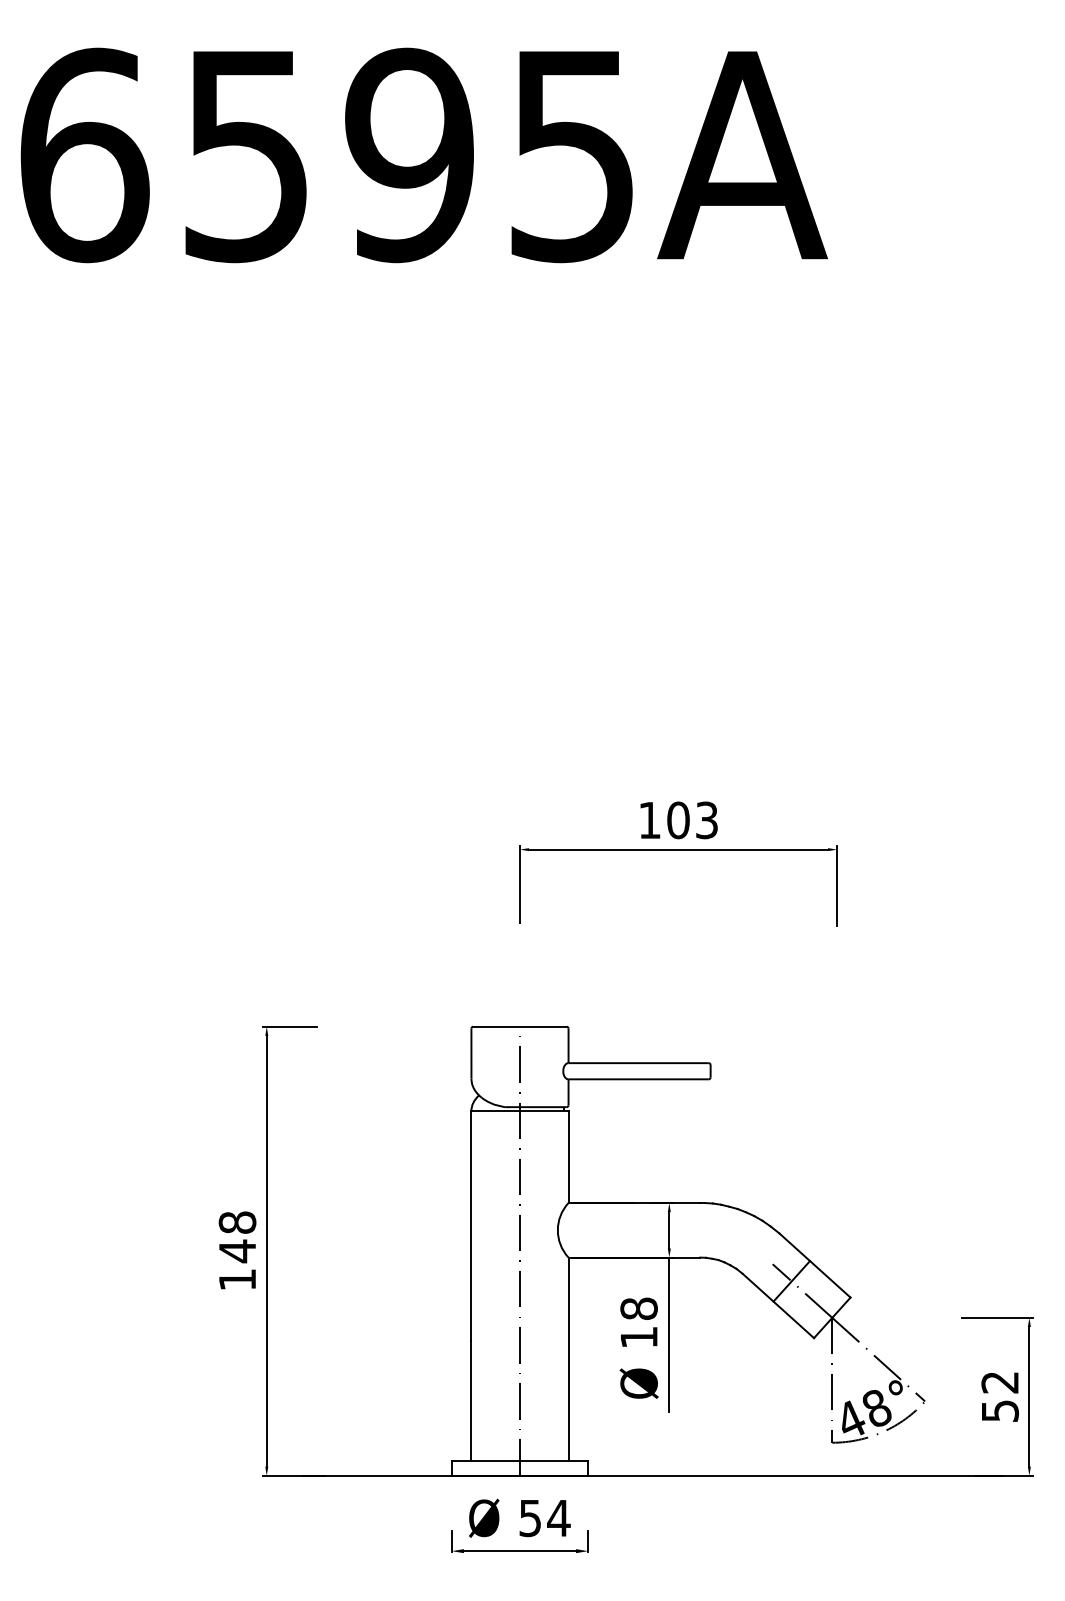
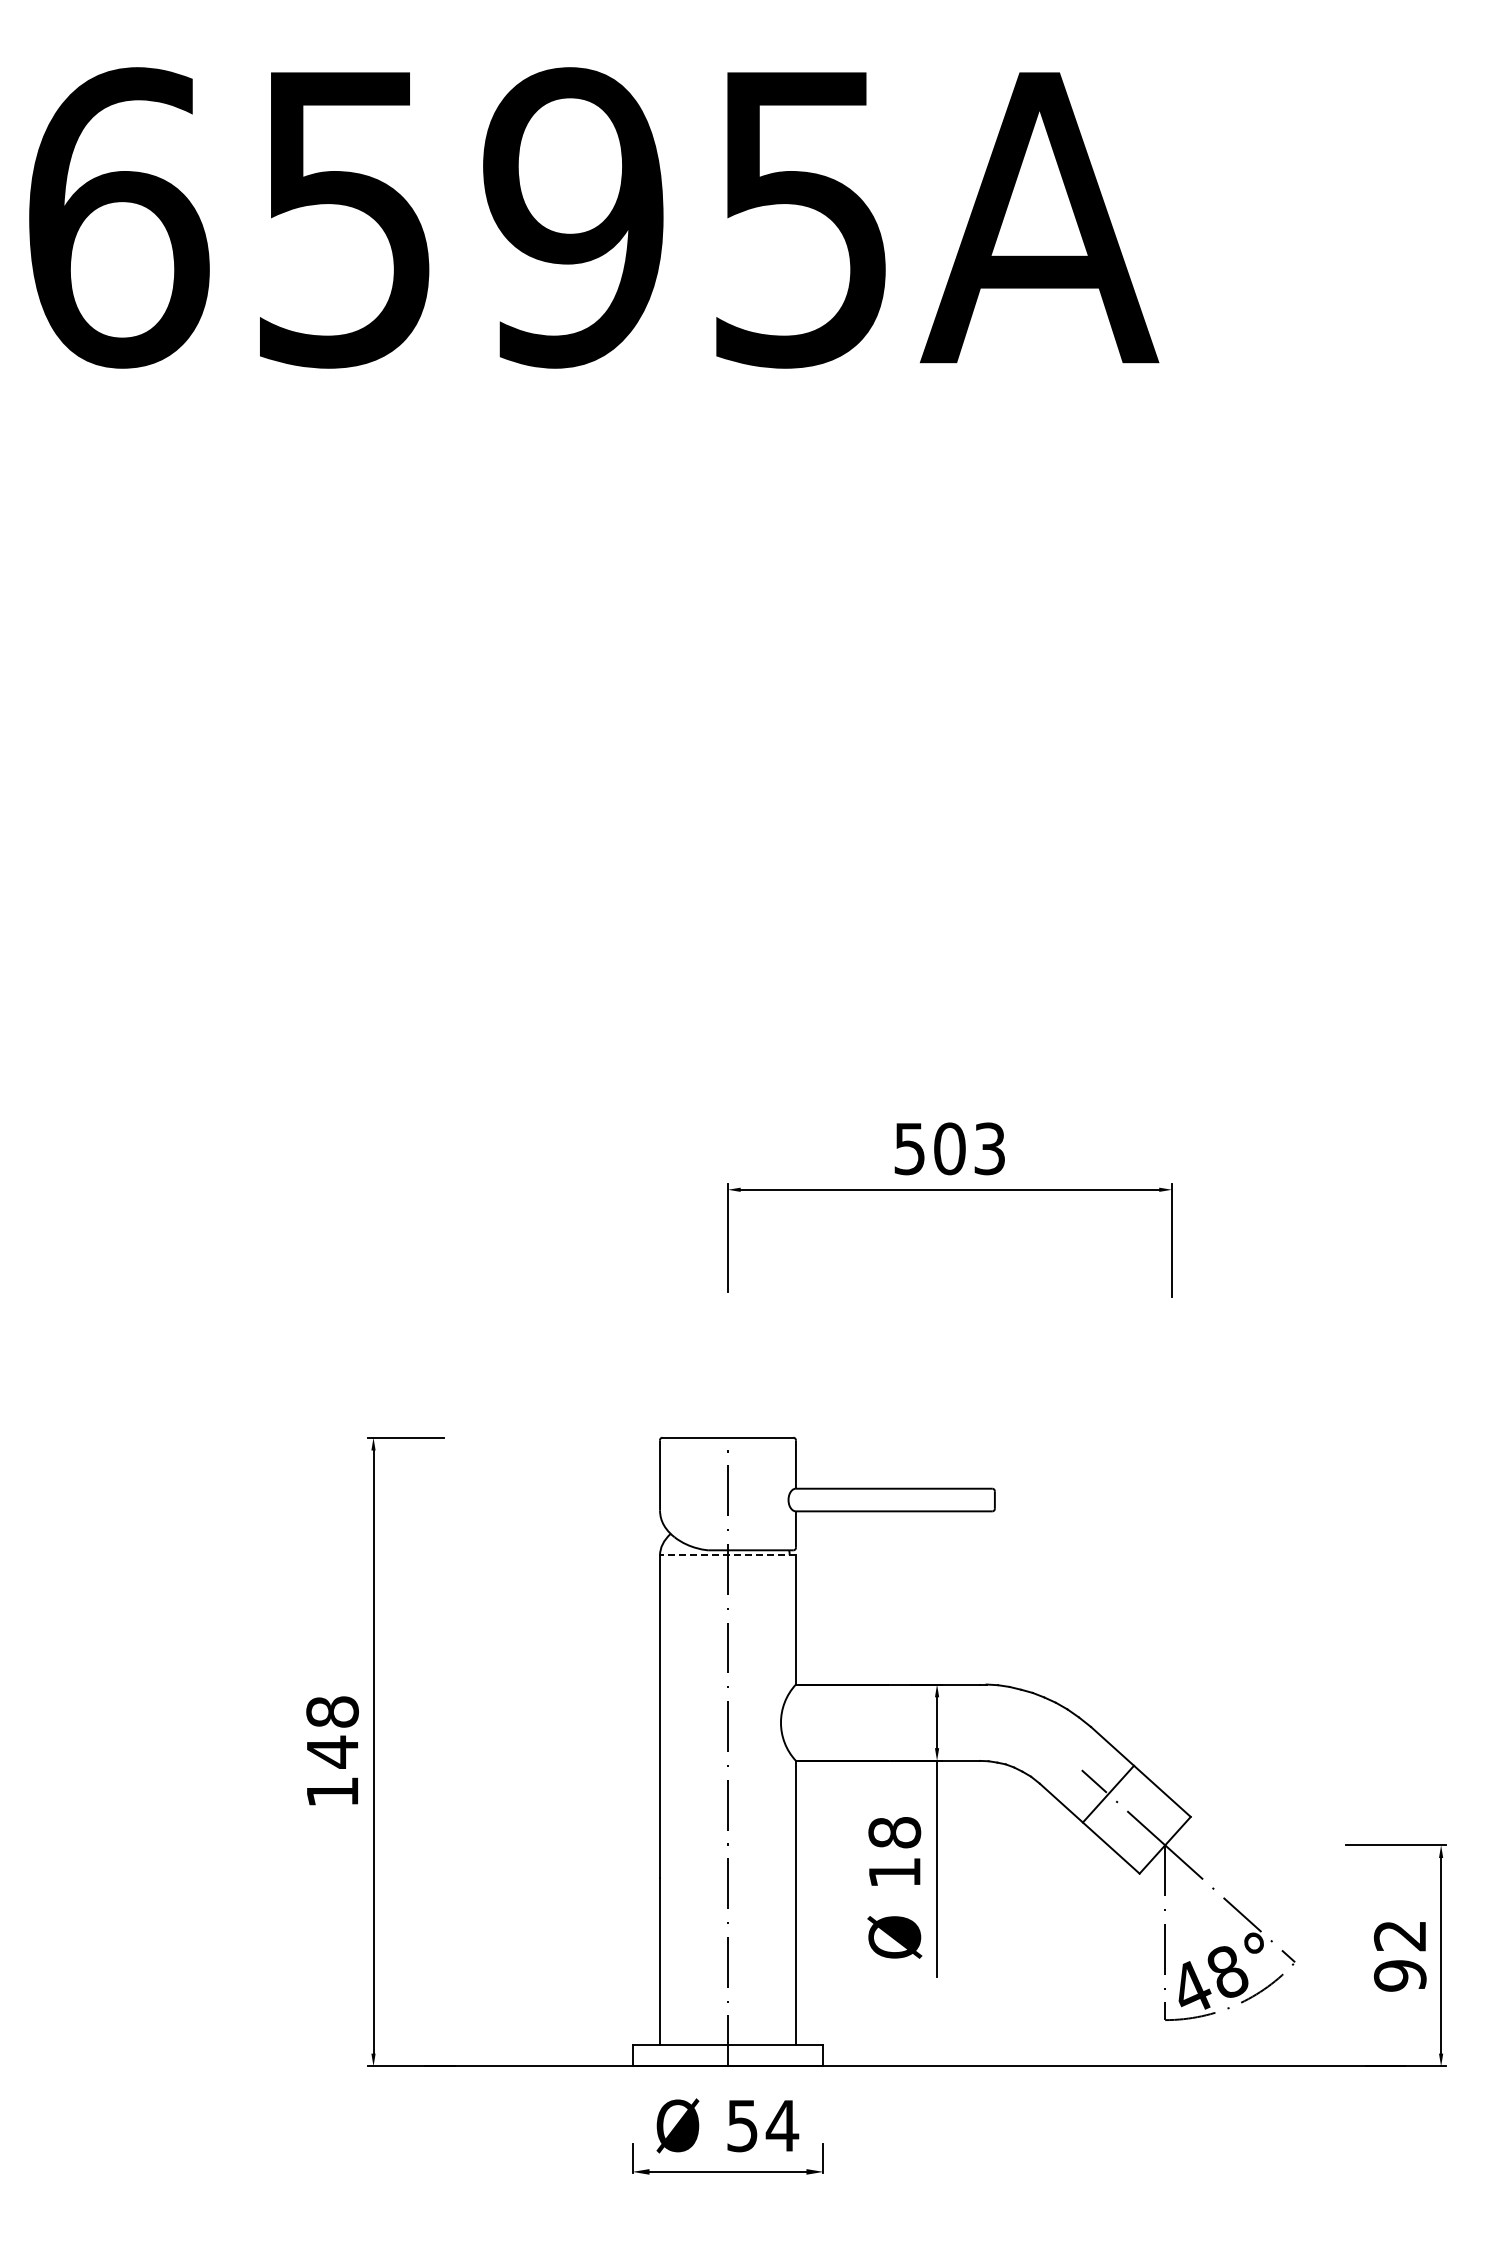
text: (649, 820) -> (909, 1149), 103 -> 503
line: (520, 1110) -> (728, 1555), solid -> dashed
text: (999, 1410) -> (1399, 1975), 52 -> 92

